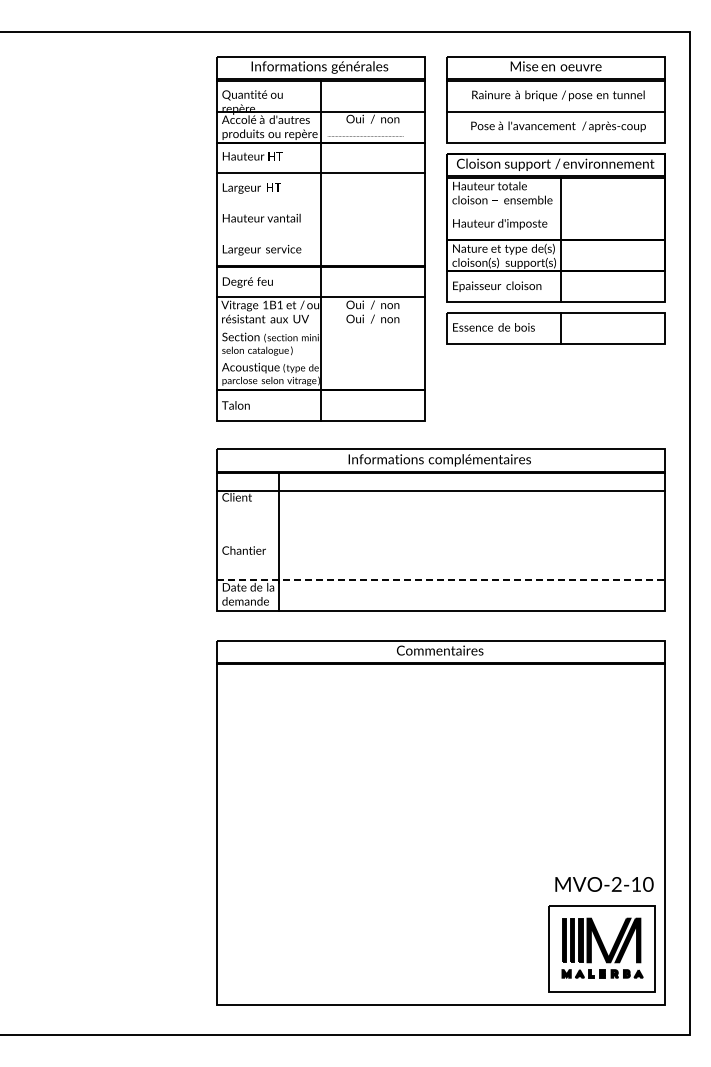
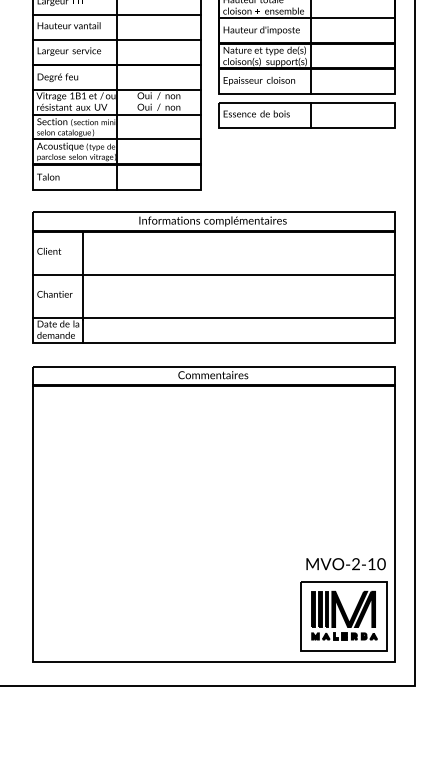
line: (320, 204) -> (116, 14), added
line: (555, 208) -> (306, 17), added
line: (320, 235) -> (116, 39), added
line: (320, 328) -> (116, 114), added
line: (320, 358) -> (116, 139), added
line: (440, 490) -> (213, 274), moved
line: (441, 580) -> (214, 318), dashed -> solid

